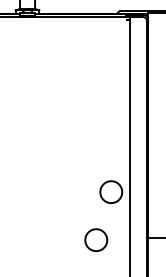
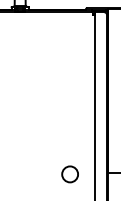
circle: (111, 191) -> (81, 139), removed

